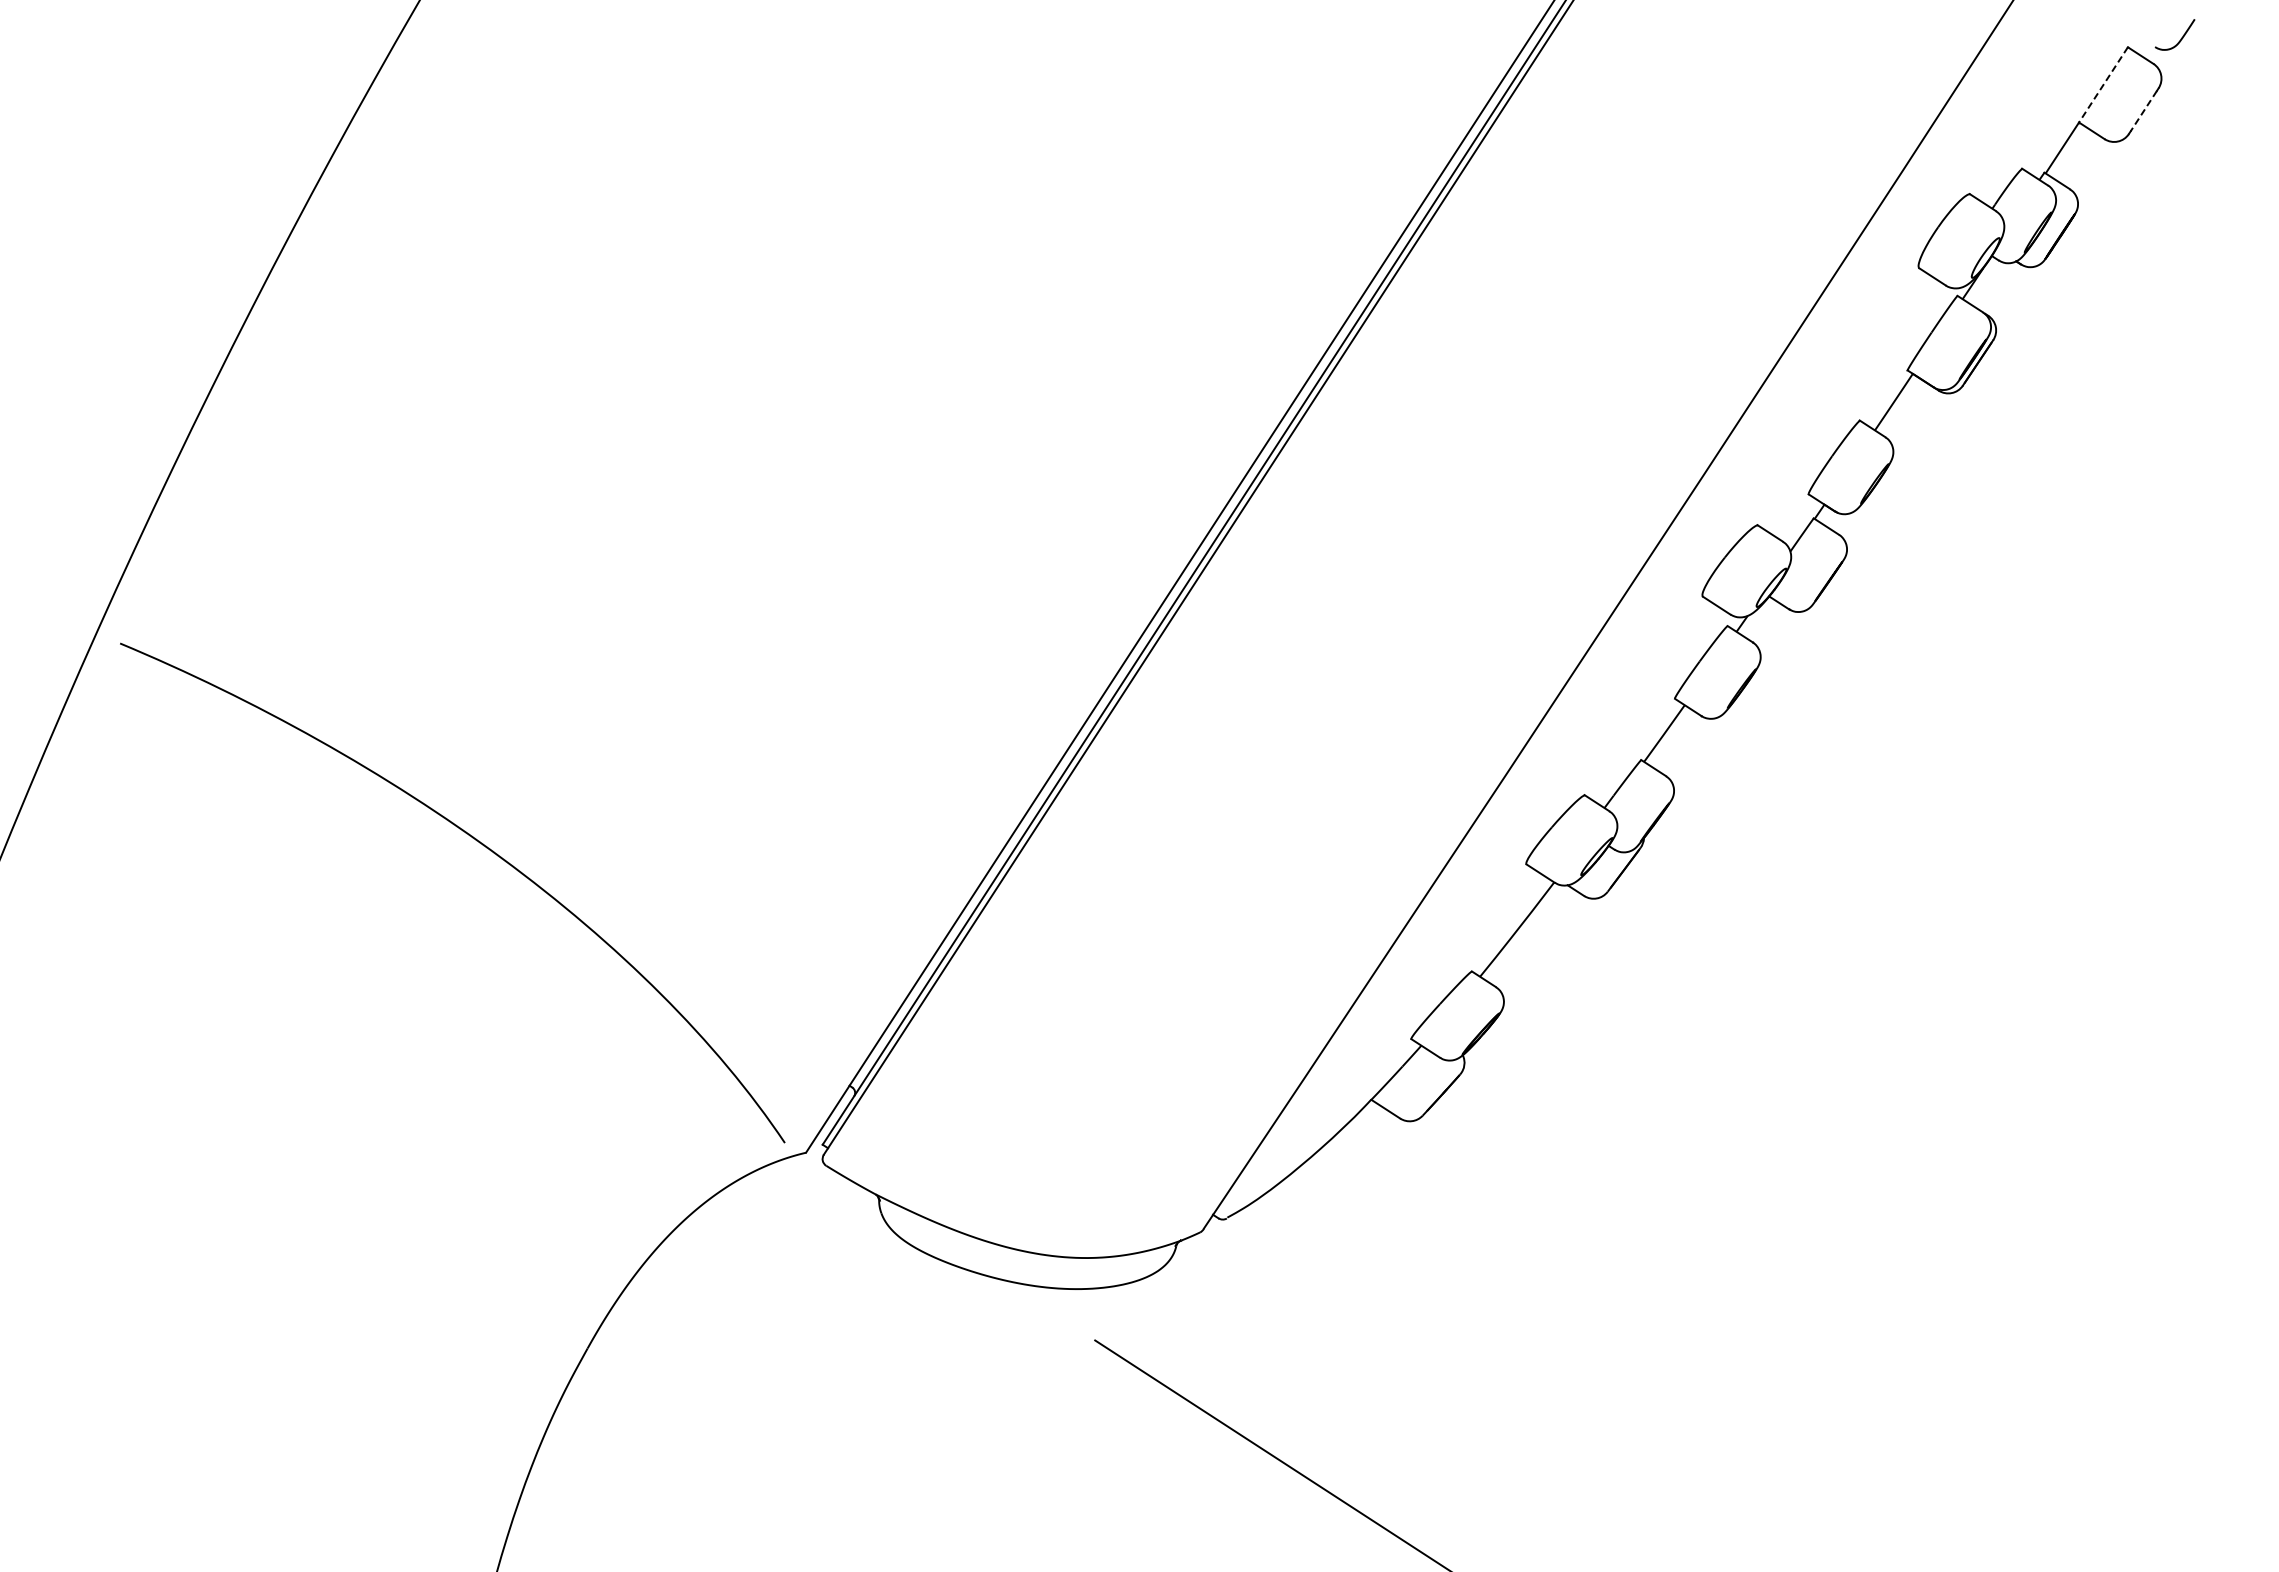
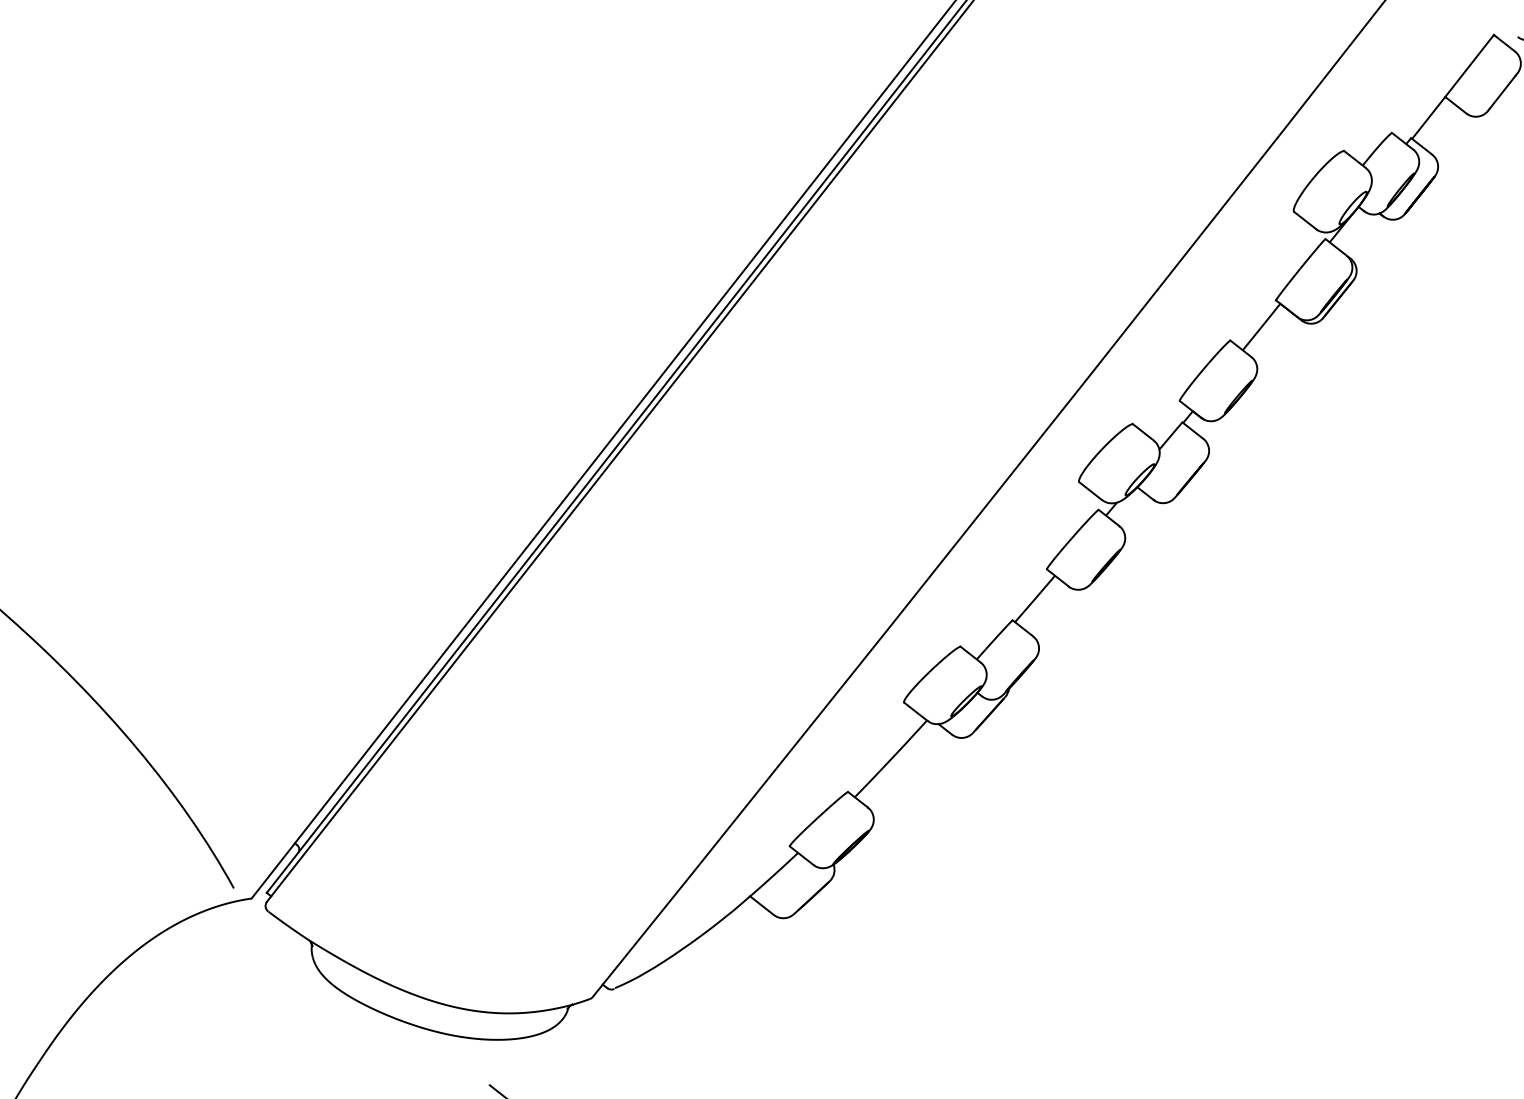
line: (2103, 84) -> (1469, 65), dashed -> solid
line: (2143, 111) -> (1502, 92), dashed -> solid

